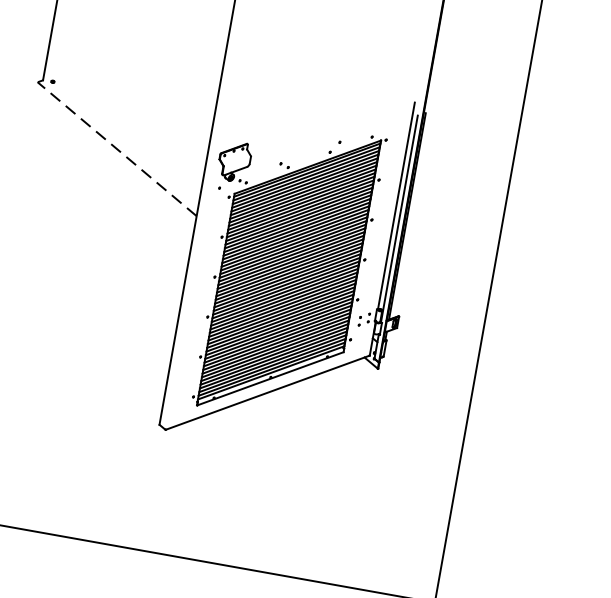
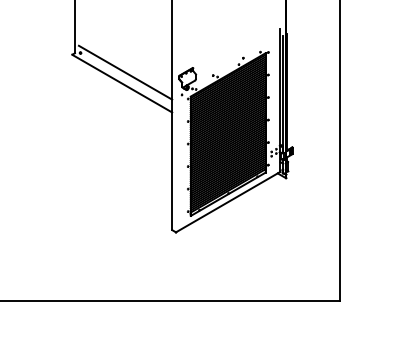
line: (126, 130) -> (125, 72), added
line: (117, 149) -> (122, 83), dashed -> solid

